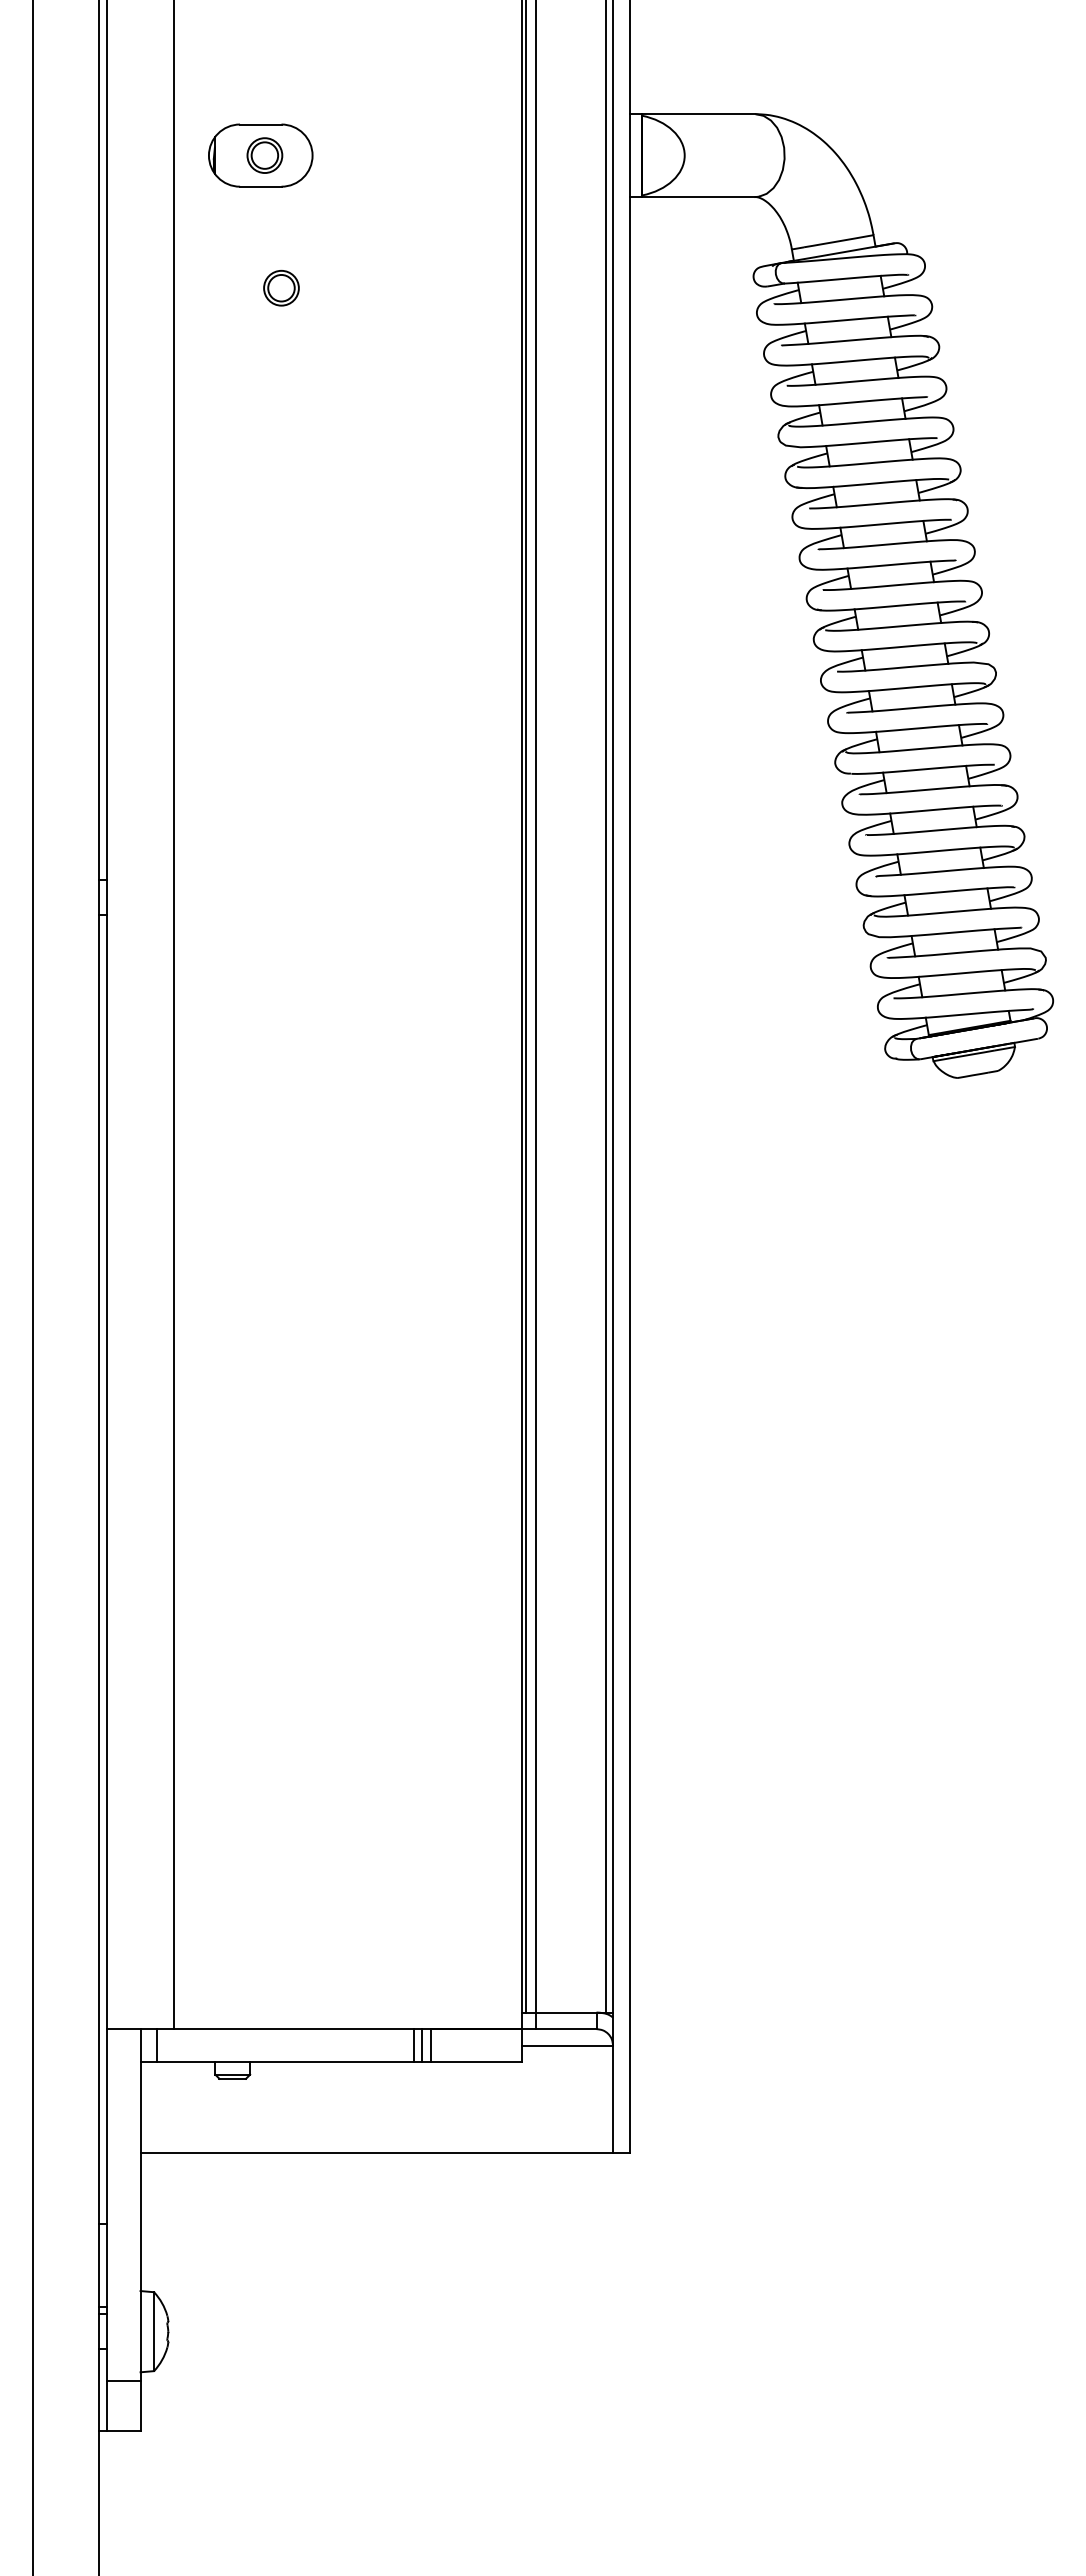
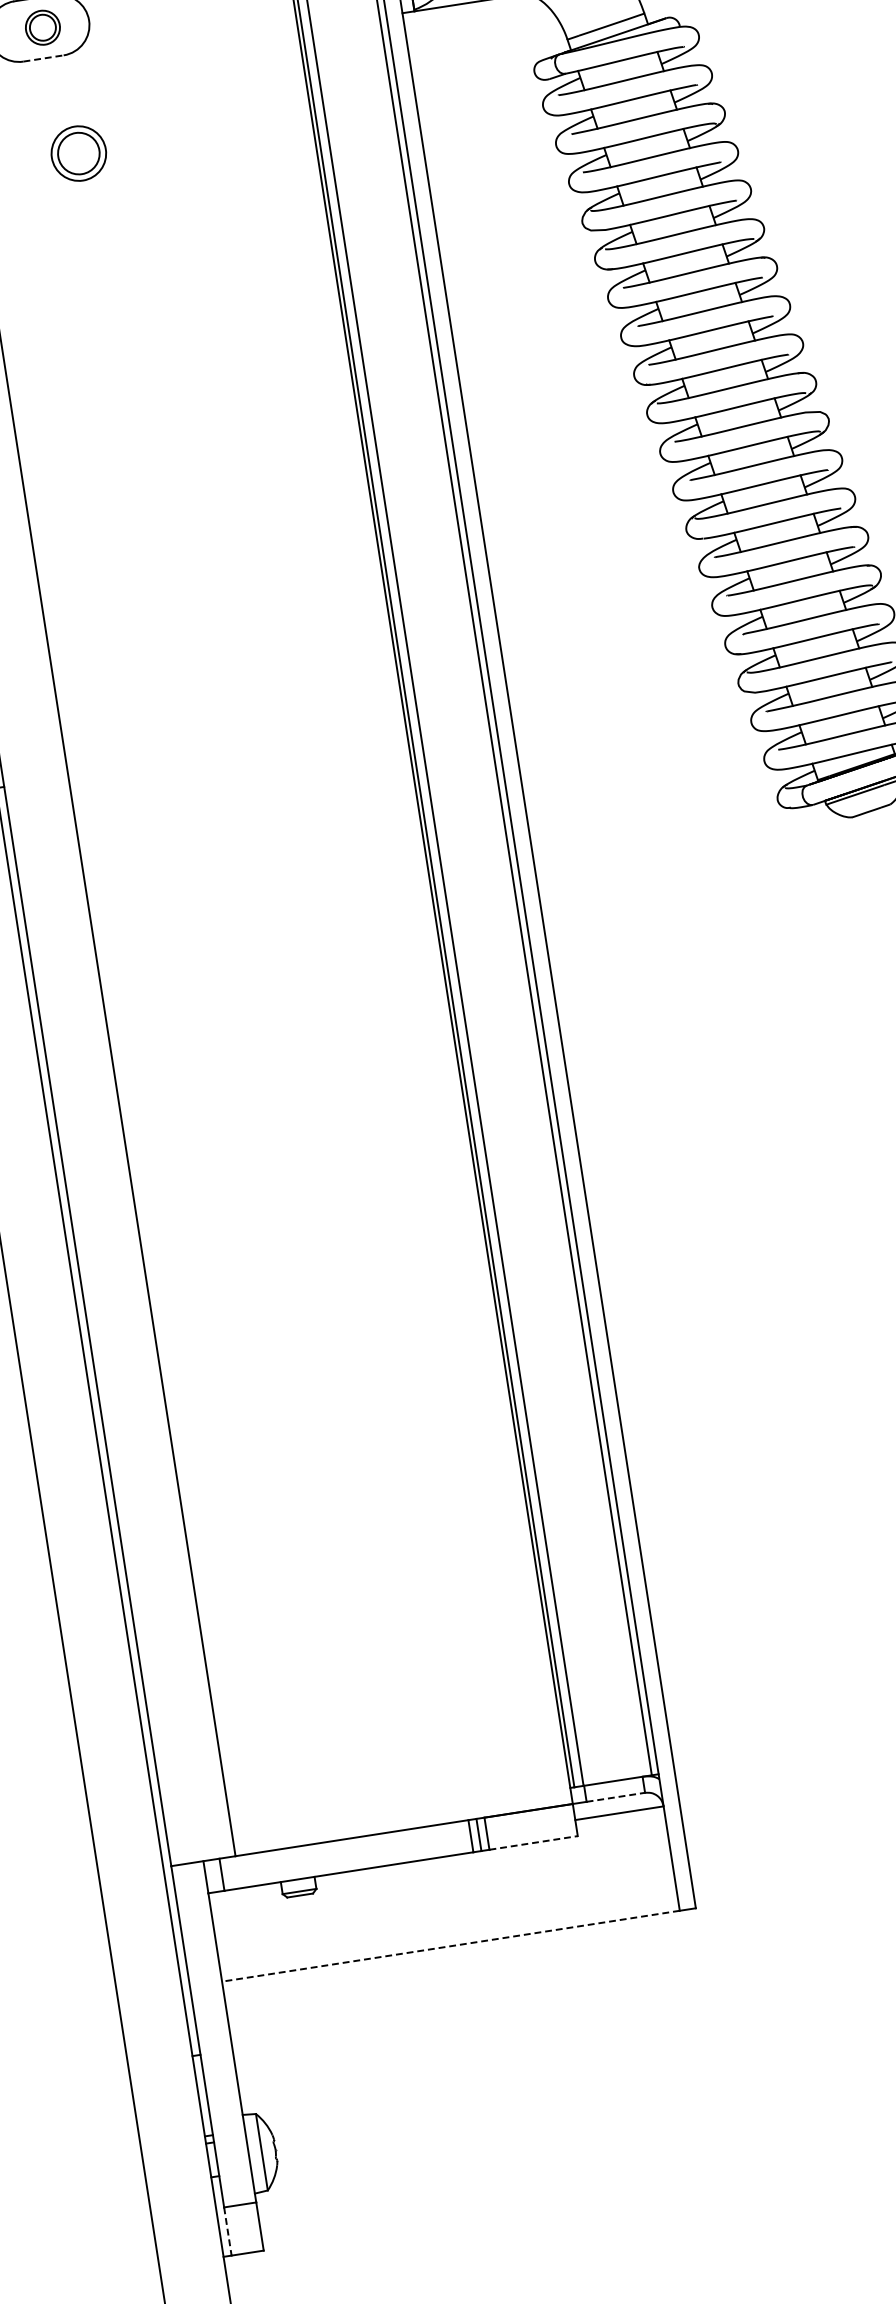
line: (260, 186) -> (43, 58), solid -> dashed
part: (281, 288) -> (78, 153), size x1.6
line: (566, 2029) -> (616, 1797), solid -> dashed
line: (476, 2062) -> (533, 1843), solid -> dashed
line: (376, 2153) -> (450, 1946), solid -> dashed
line: (107, 2406) -> (227, 2231), solid -> dashed

